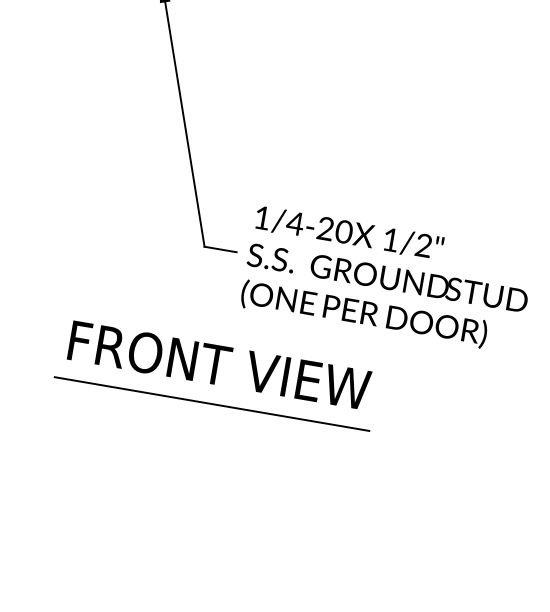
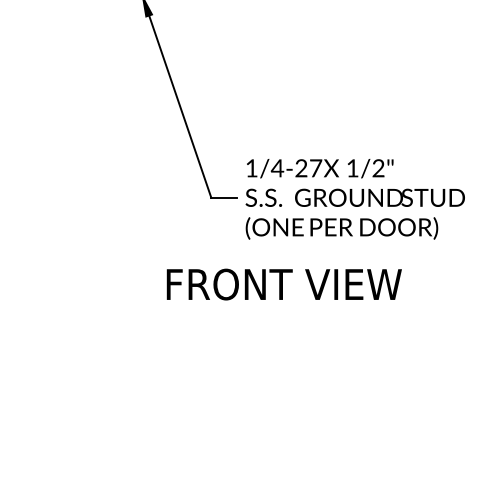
text: (343, 232) -> (315, 168), 1/4-20 -> 1/4-27
text: (218, 365) -> (283, 284), moved
line: (212, 403) -> (237, 316), removed

